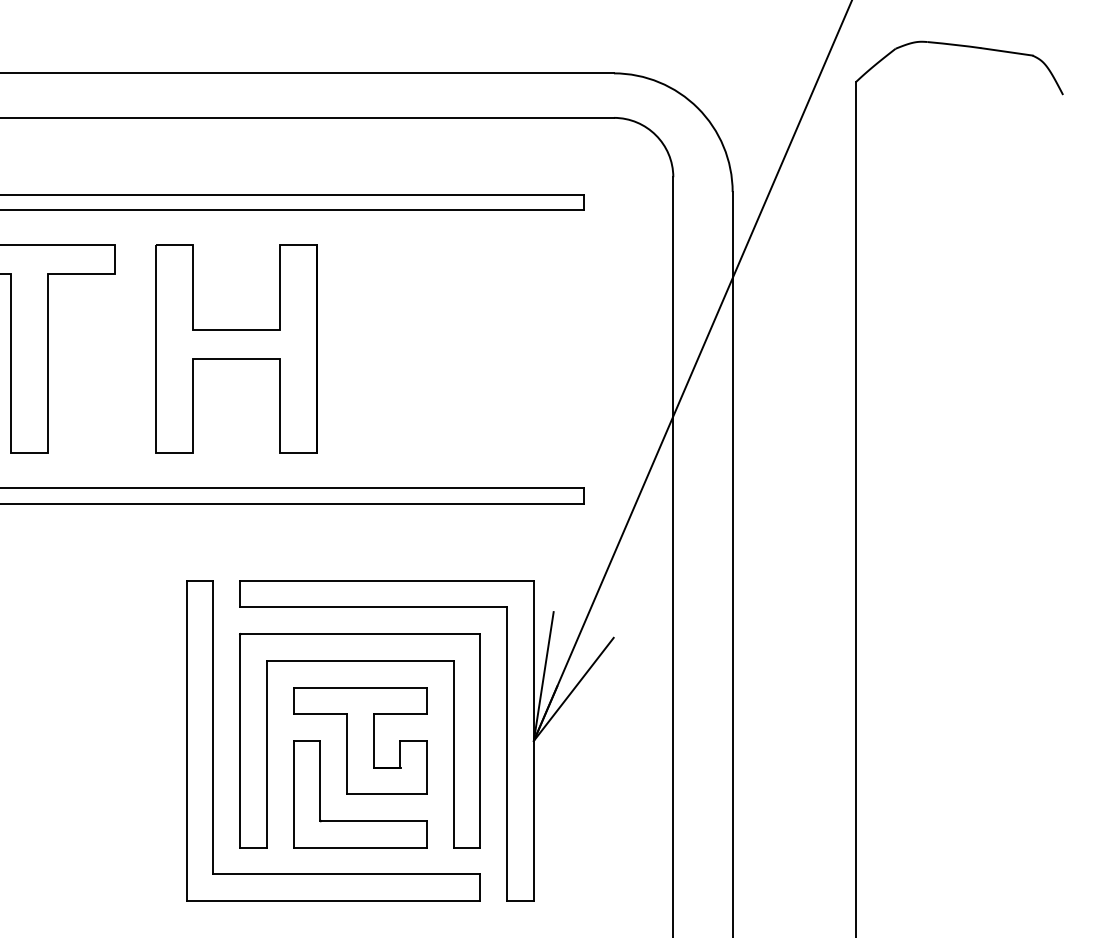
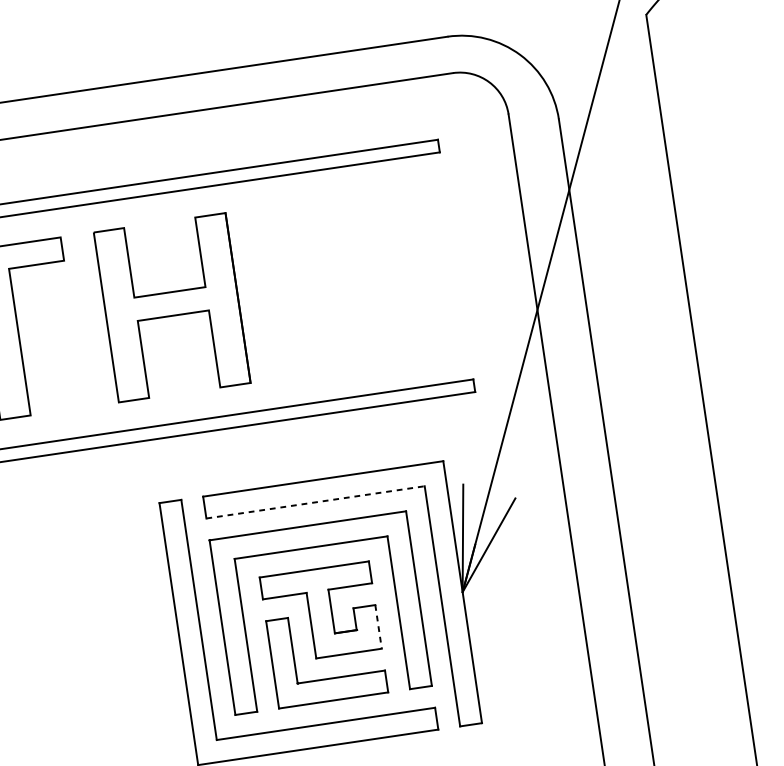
line: (373, 607) -> (315, 502), solid -> dashed
line: (427, 767) -> (378, 626), solid -> dashed

